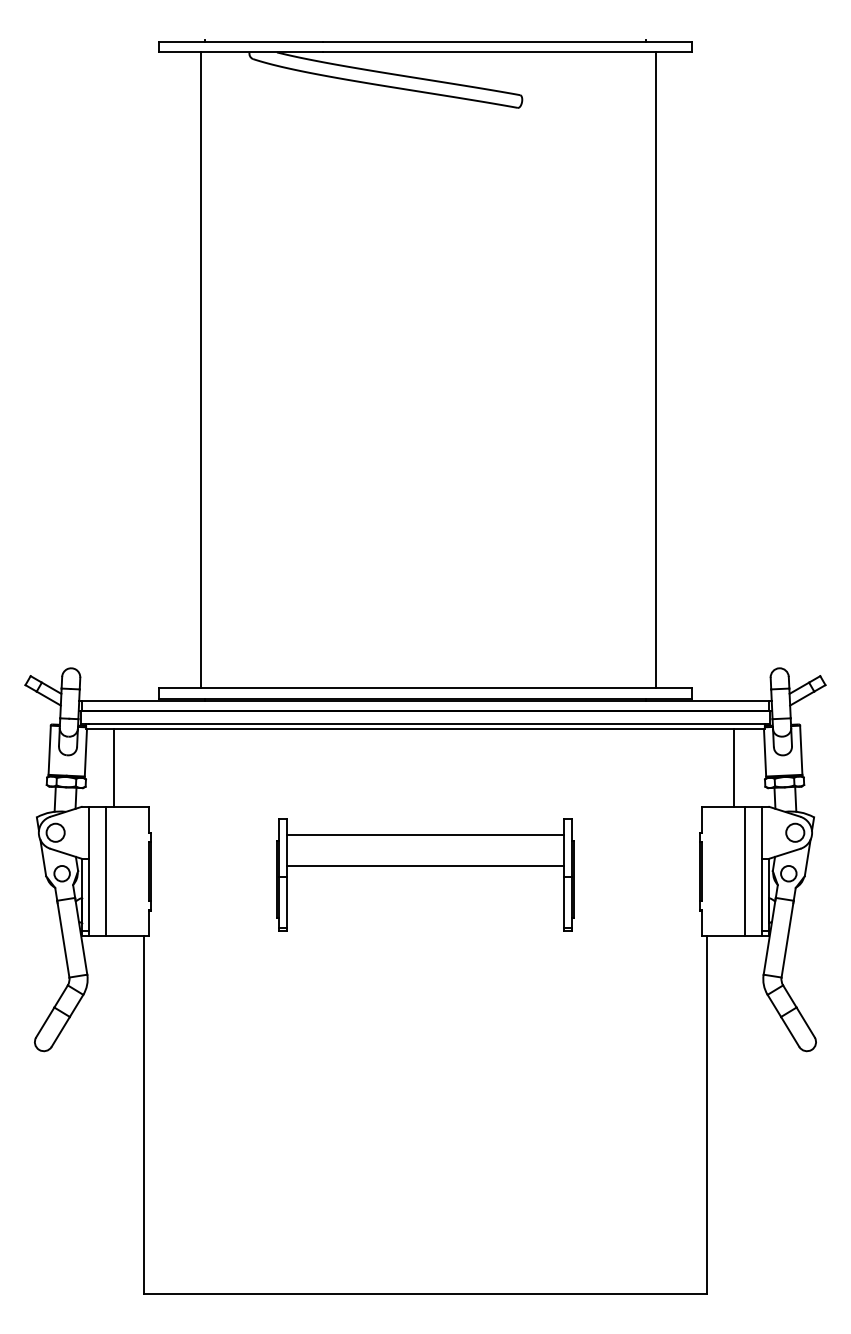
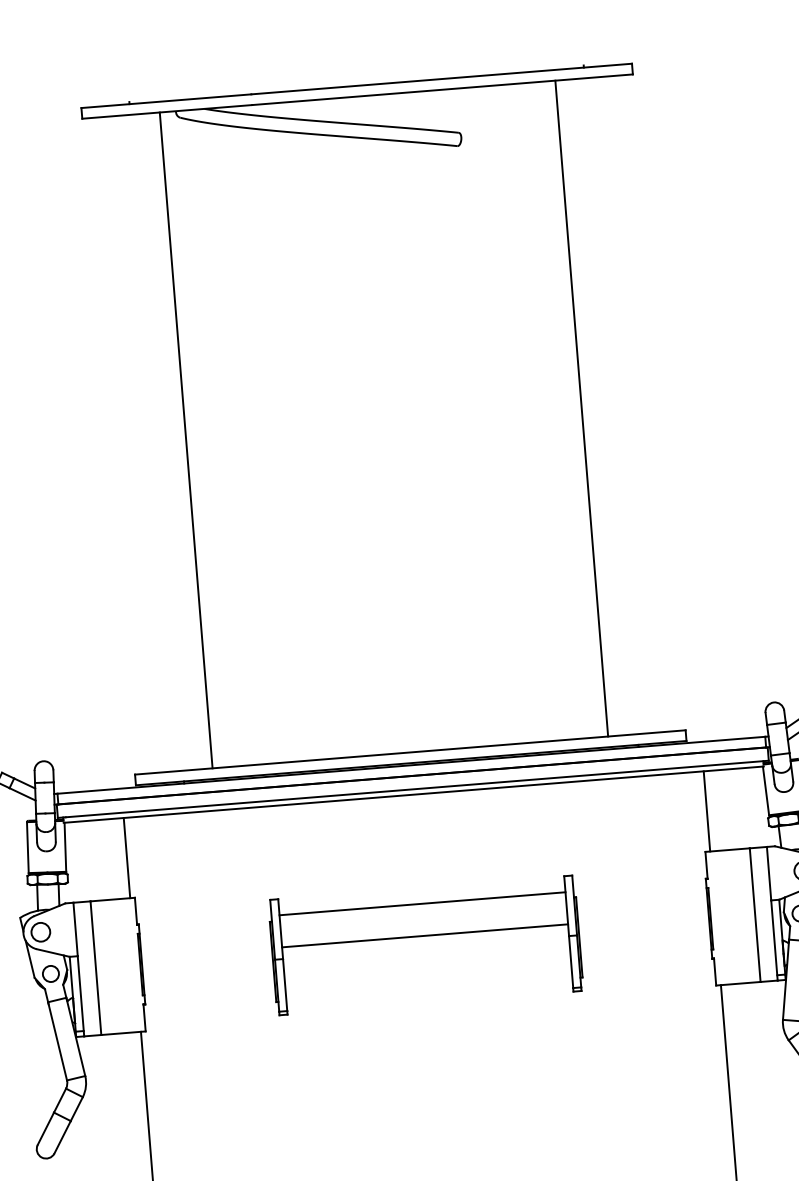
line: (200, 370) -> (185, 440), moved
line: (656, 370) -> (582, 408), moved
line: (114, 767) -> (127, 857), moved
line: (733, 767) -> (706, 810), moved

